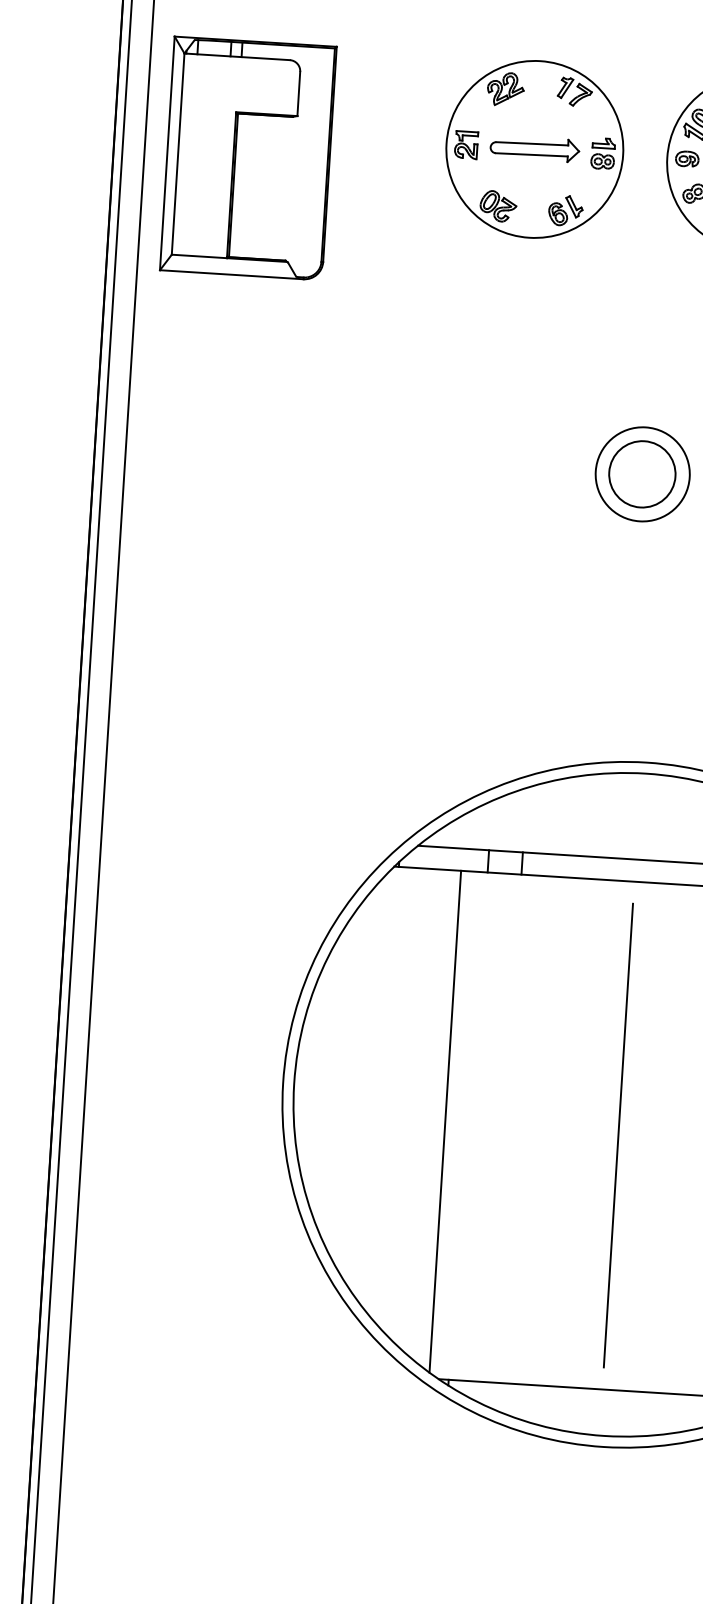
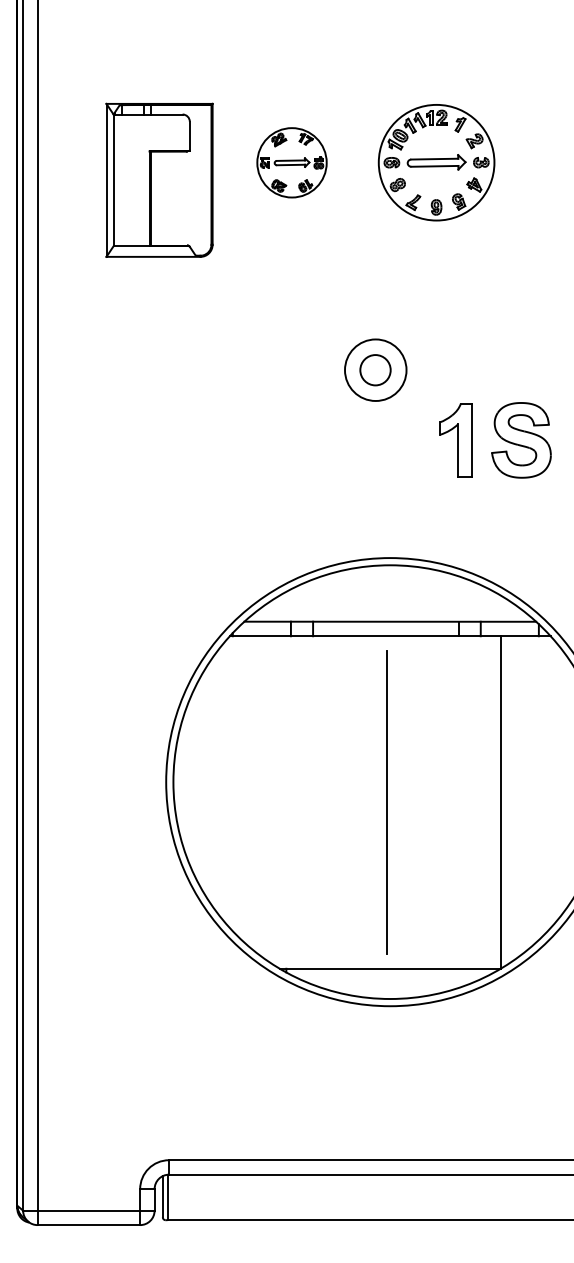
part: (534, 149) -> (291, 162), size x0.6
part: (248, 157) -> (159, 179), moved
circle: (642, 473) -> (375, 369), size x0.7
line: (445, 1121) -> (273, 800), removed

